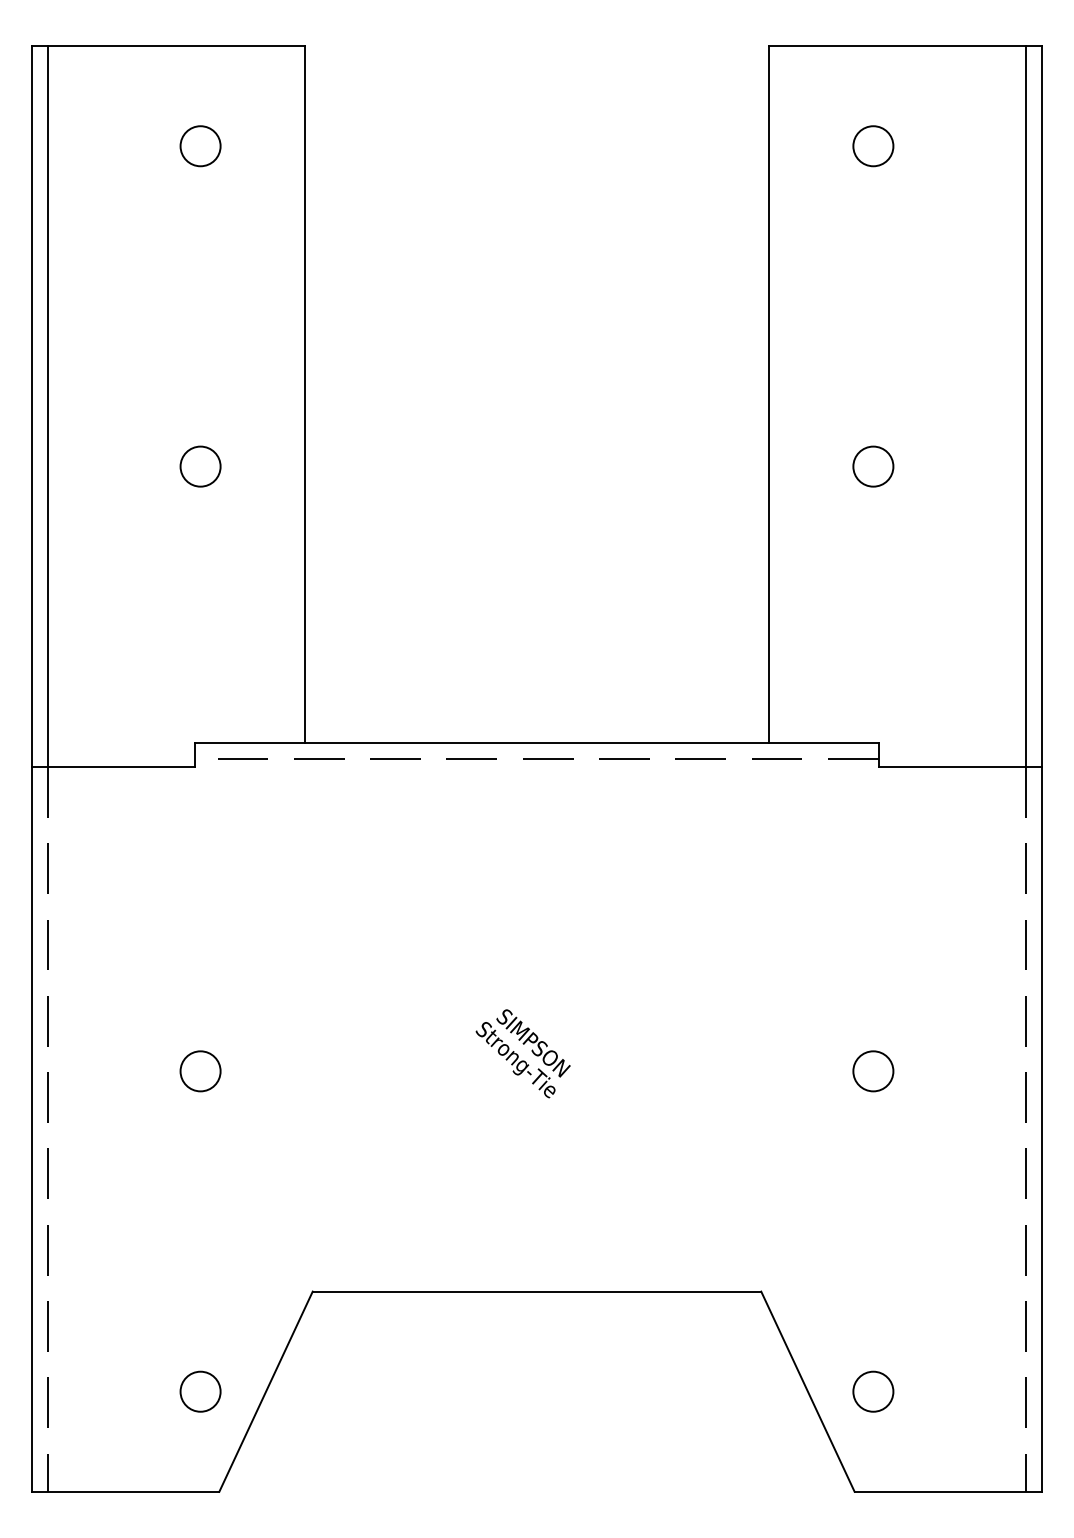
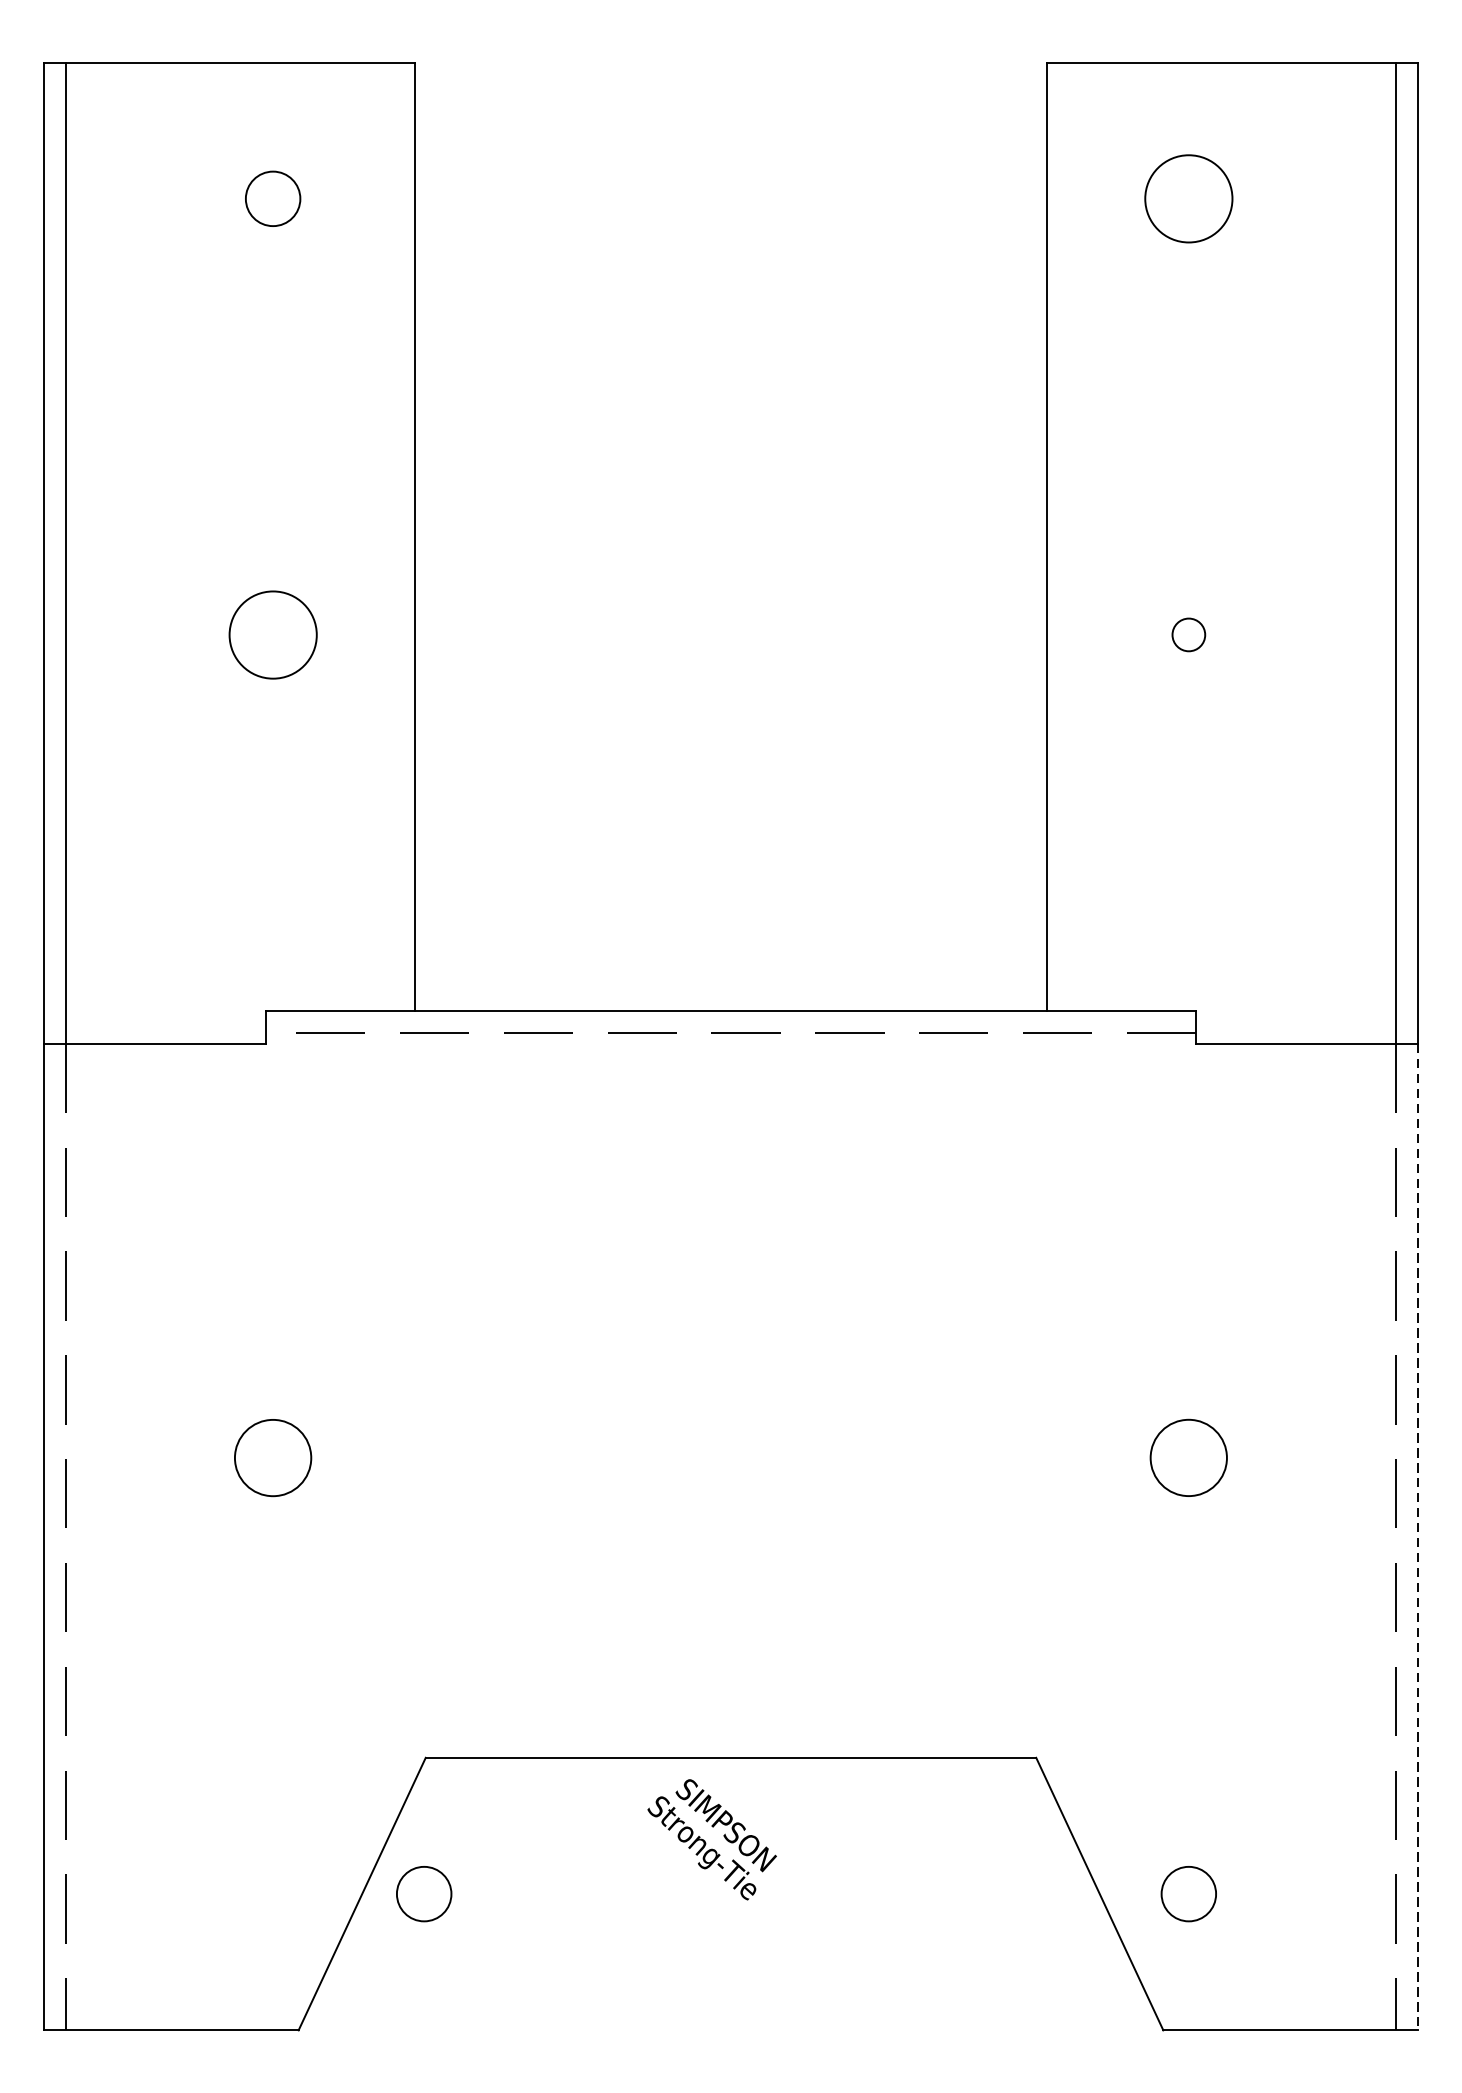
circle: (873, 146) -> (1189, 199), size x1.6
circle: (200, 466) -> (272, 634), size x1.6
circle: (873, 466) -> (1189, 634), size x0.6
text: (522, 1053) -> (711, 1839), moved
circle: (200, 1071) -> (272, 1458), size x1.4
circle: (873, 1071) -> (1189, 1458), size x1.4
line: (1041, 1129) -> (1417, 1537), solid -> dashed
circle: (200, 1391) -> (424, 1893), moved

